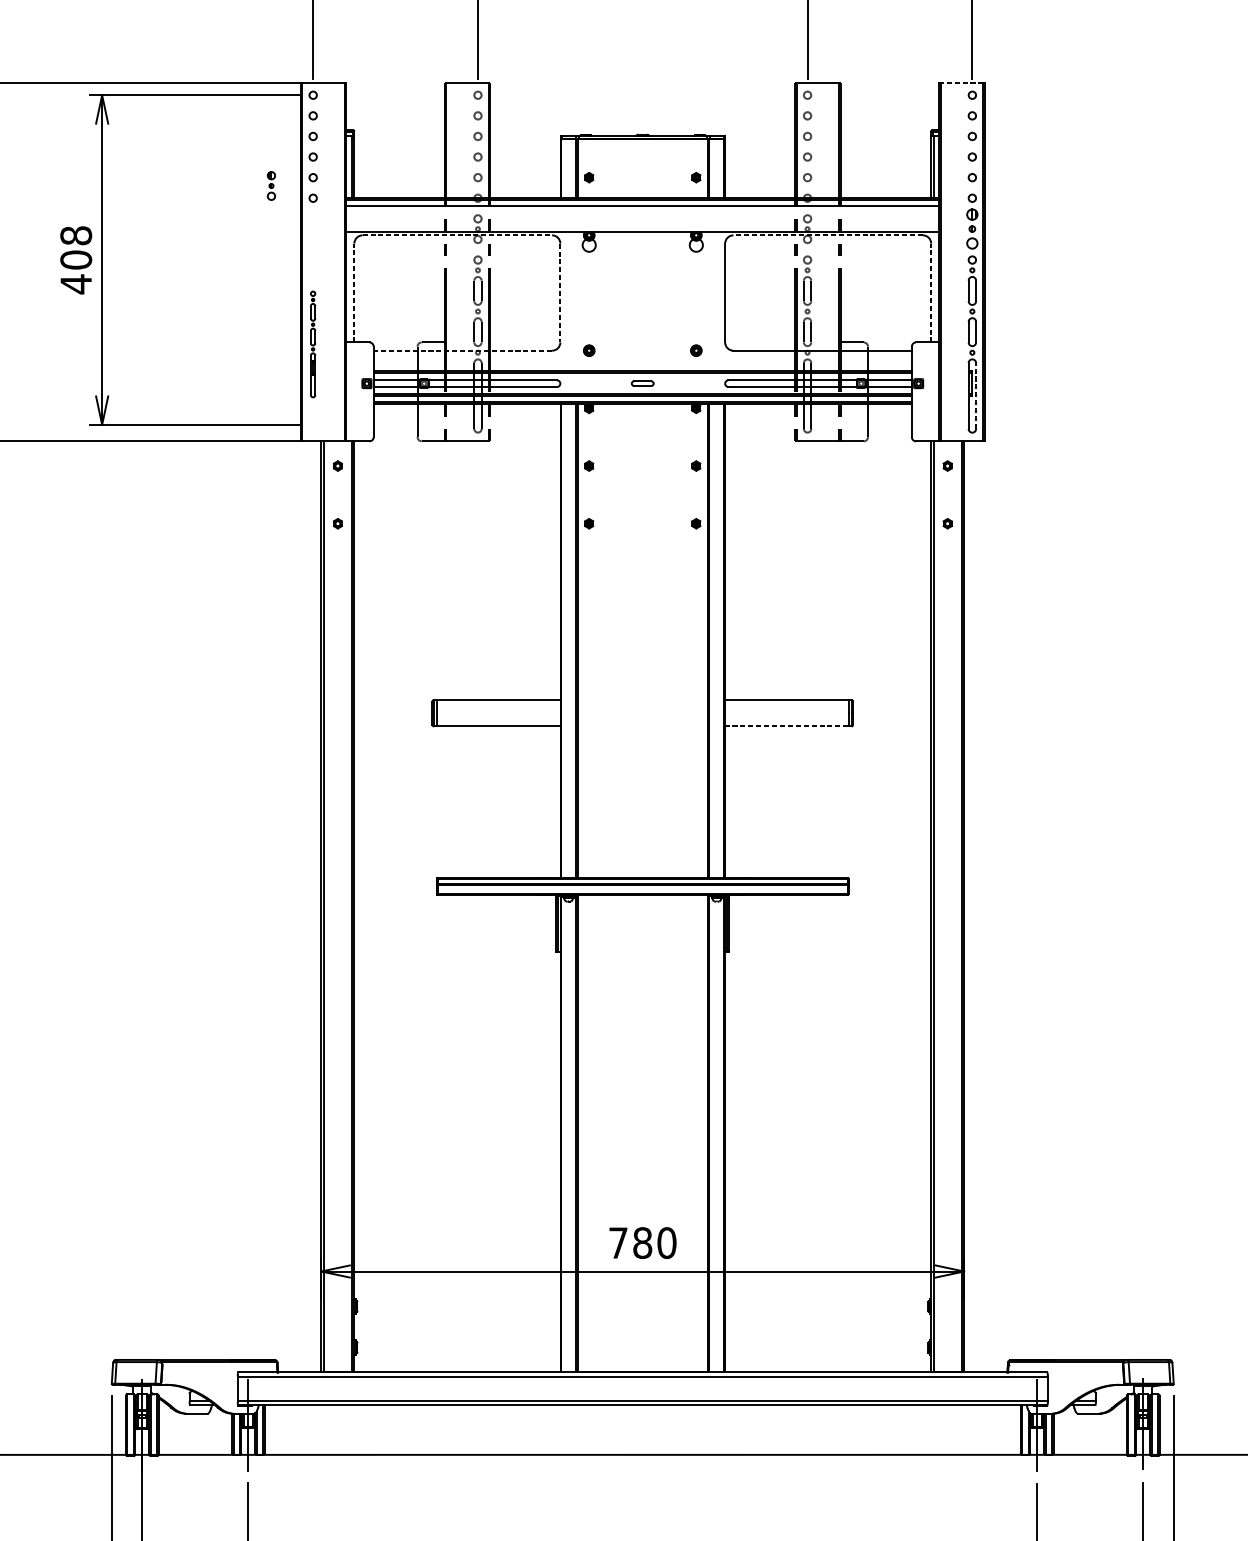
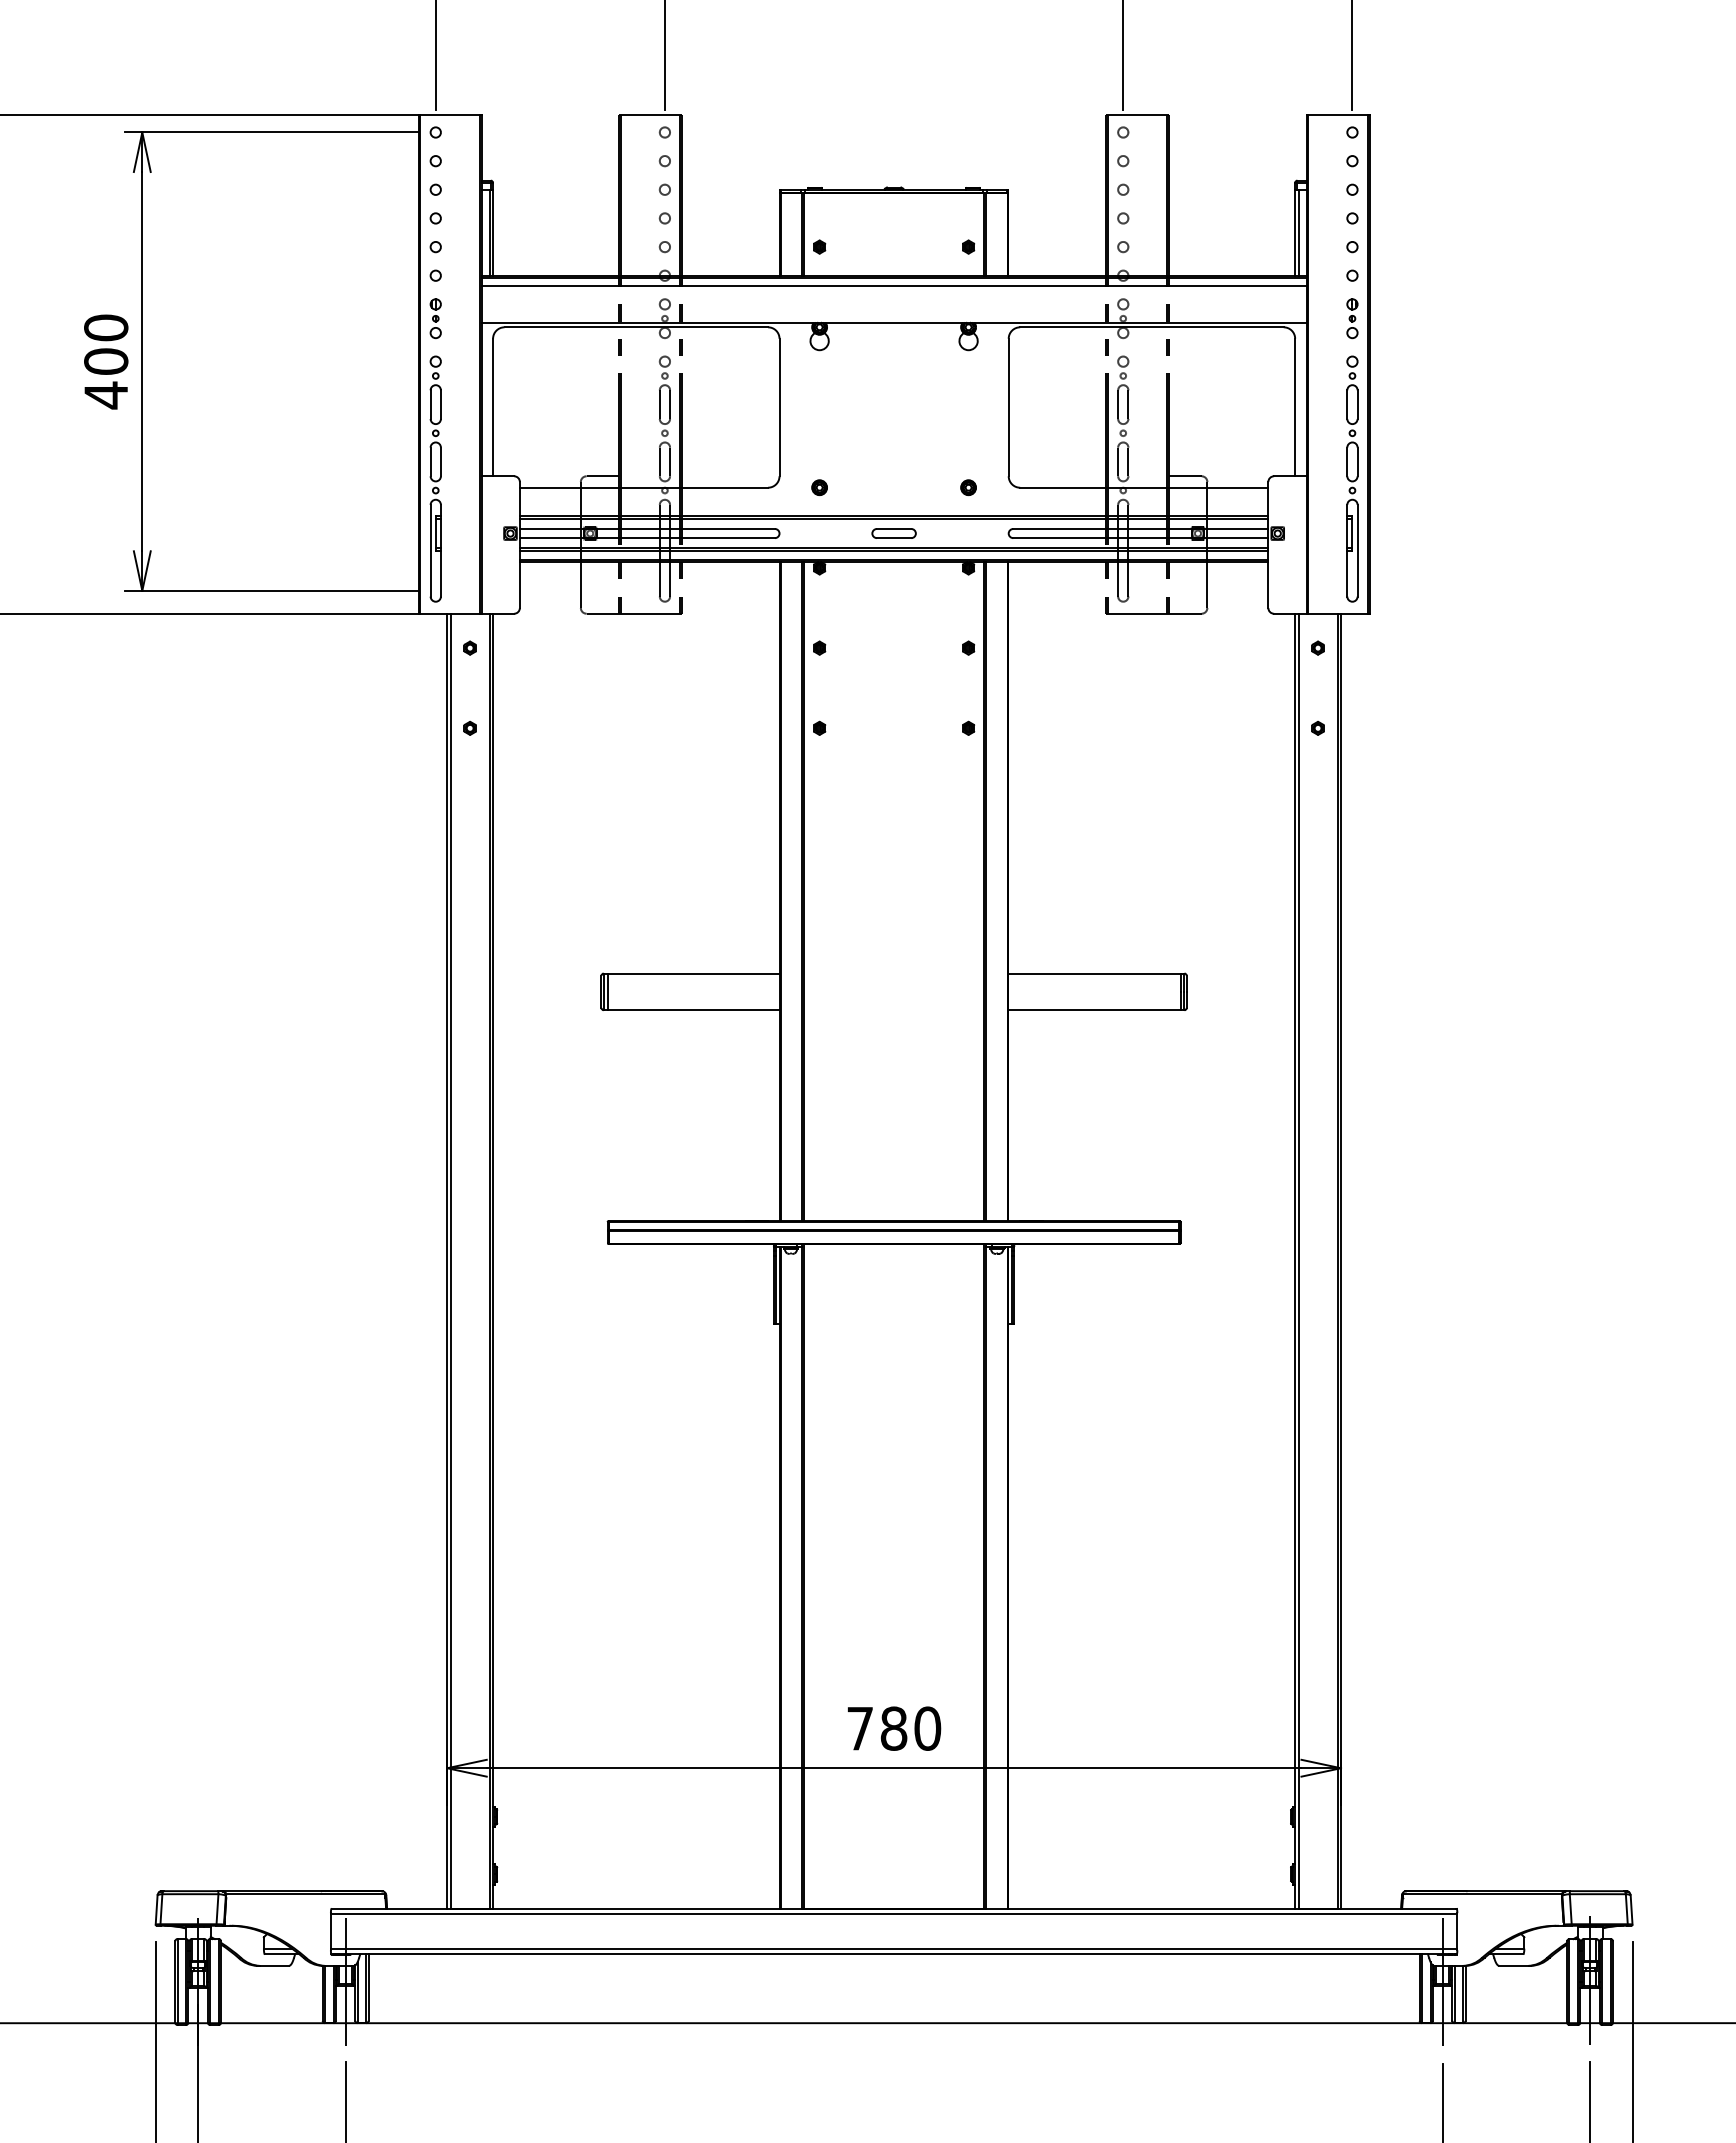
line: (962, 83) -> (1338, 115), dashed -> solid
part: (271, 185) -> (435, 318), moved
part: (972, 229) -> (1352, 318), size x0.71
text: (76, 235) -> (106, 327), 408 -> 400
line: (457, 235) -> (636, 327), dashed -> solid
line: (827, 235) -> (1151, 327), dashed -> solid
line: (354, 293) -> (493, 407), dashed -> solid
line: (560, 293) -> (779, 407), dashed -> solid
line: (931, 293) -> (1295, 407), dashed -> solid
part: (312, 344) -> (435, 478), size x1.67
line: (462, 350) -> (643, 487), dashed -> solid
part: (642, 383) -> (893, 533), size x1.43
line: (975, 395) -> (1357, 550), dashed -> solid
line: (786, 726) -> (1094, 1010), dashed -> solid

